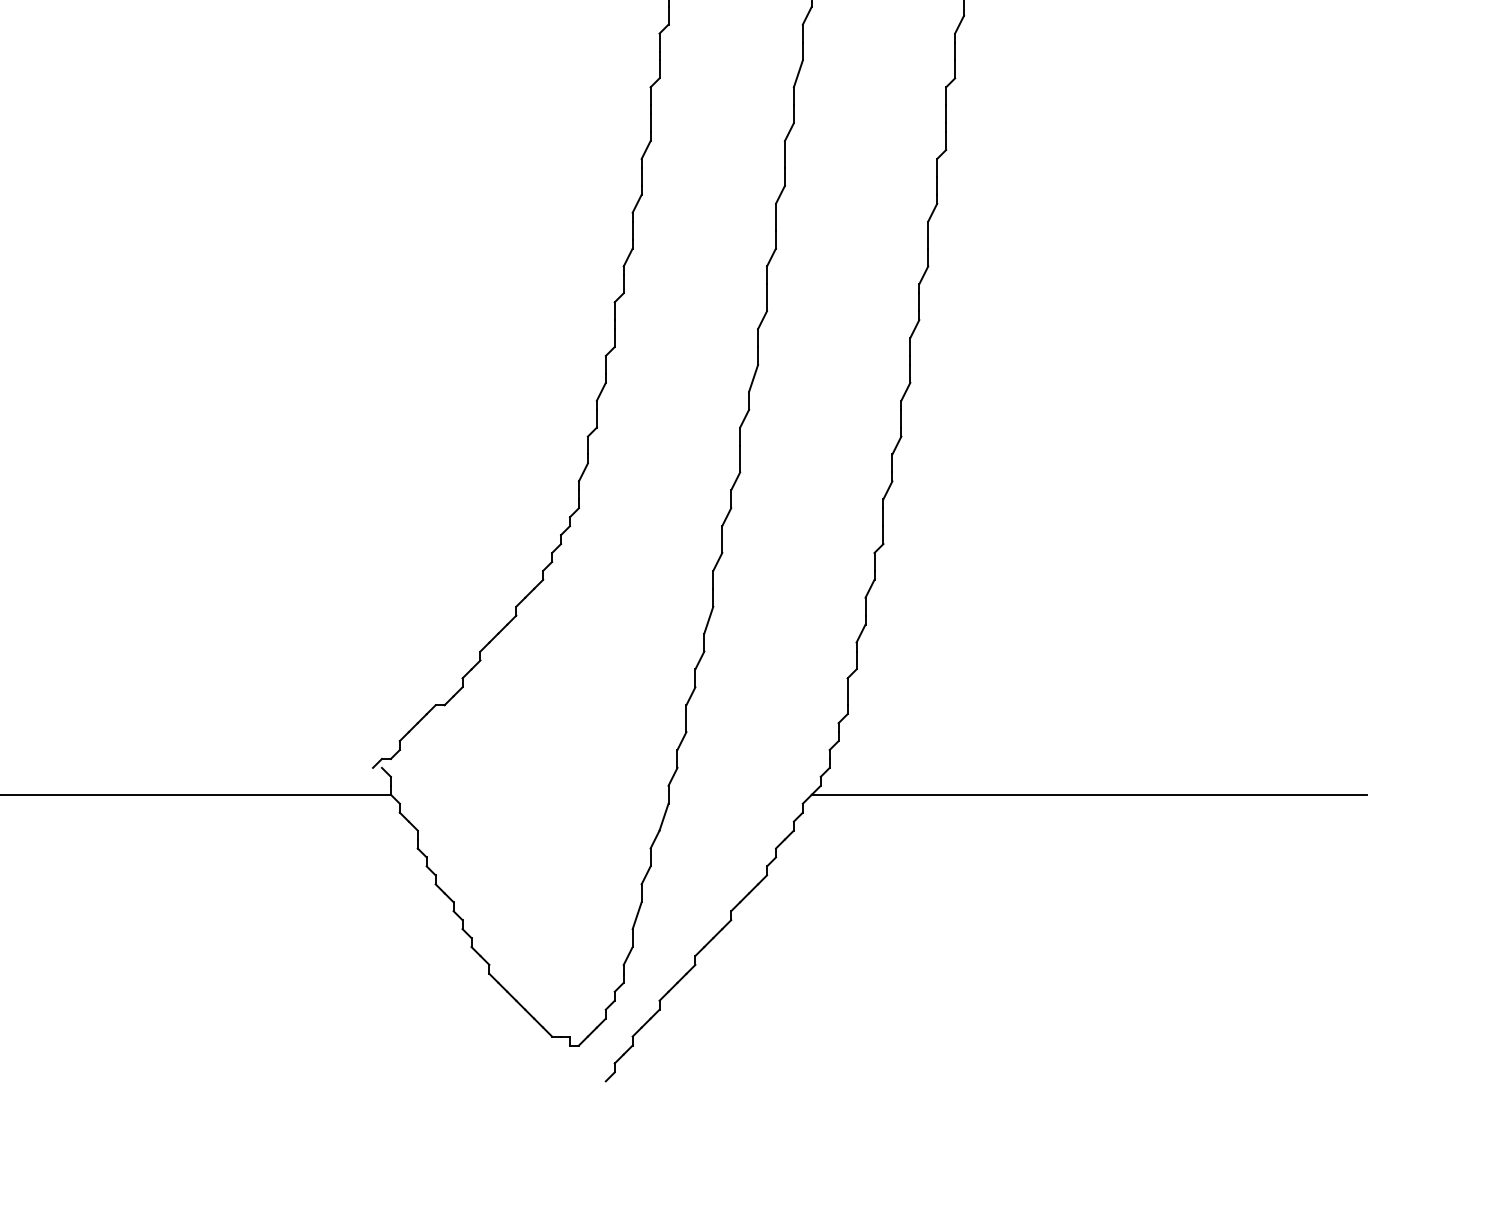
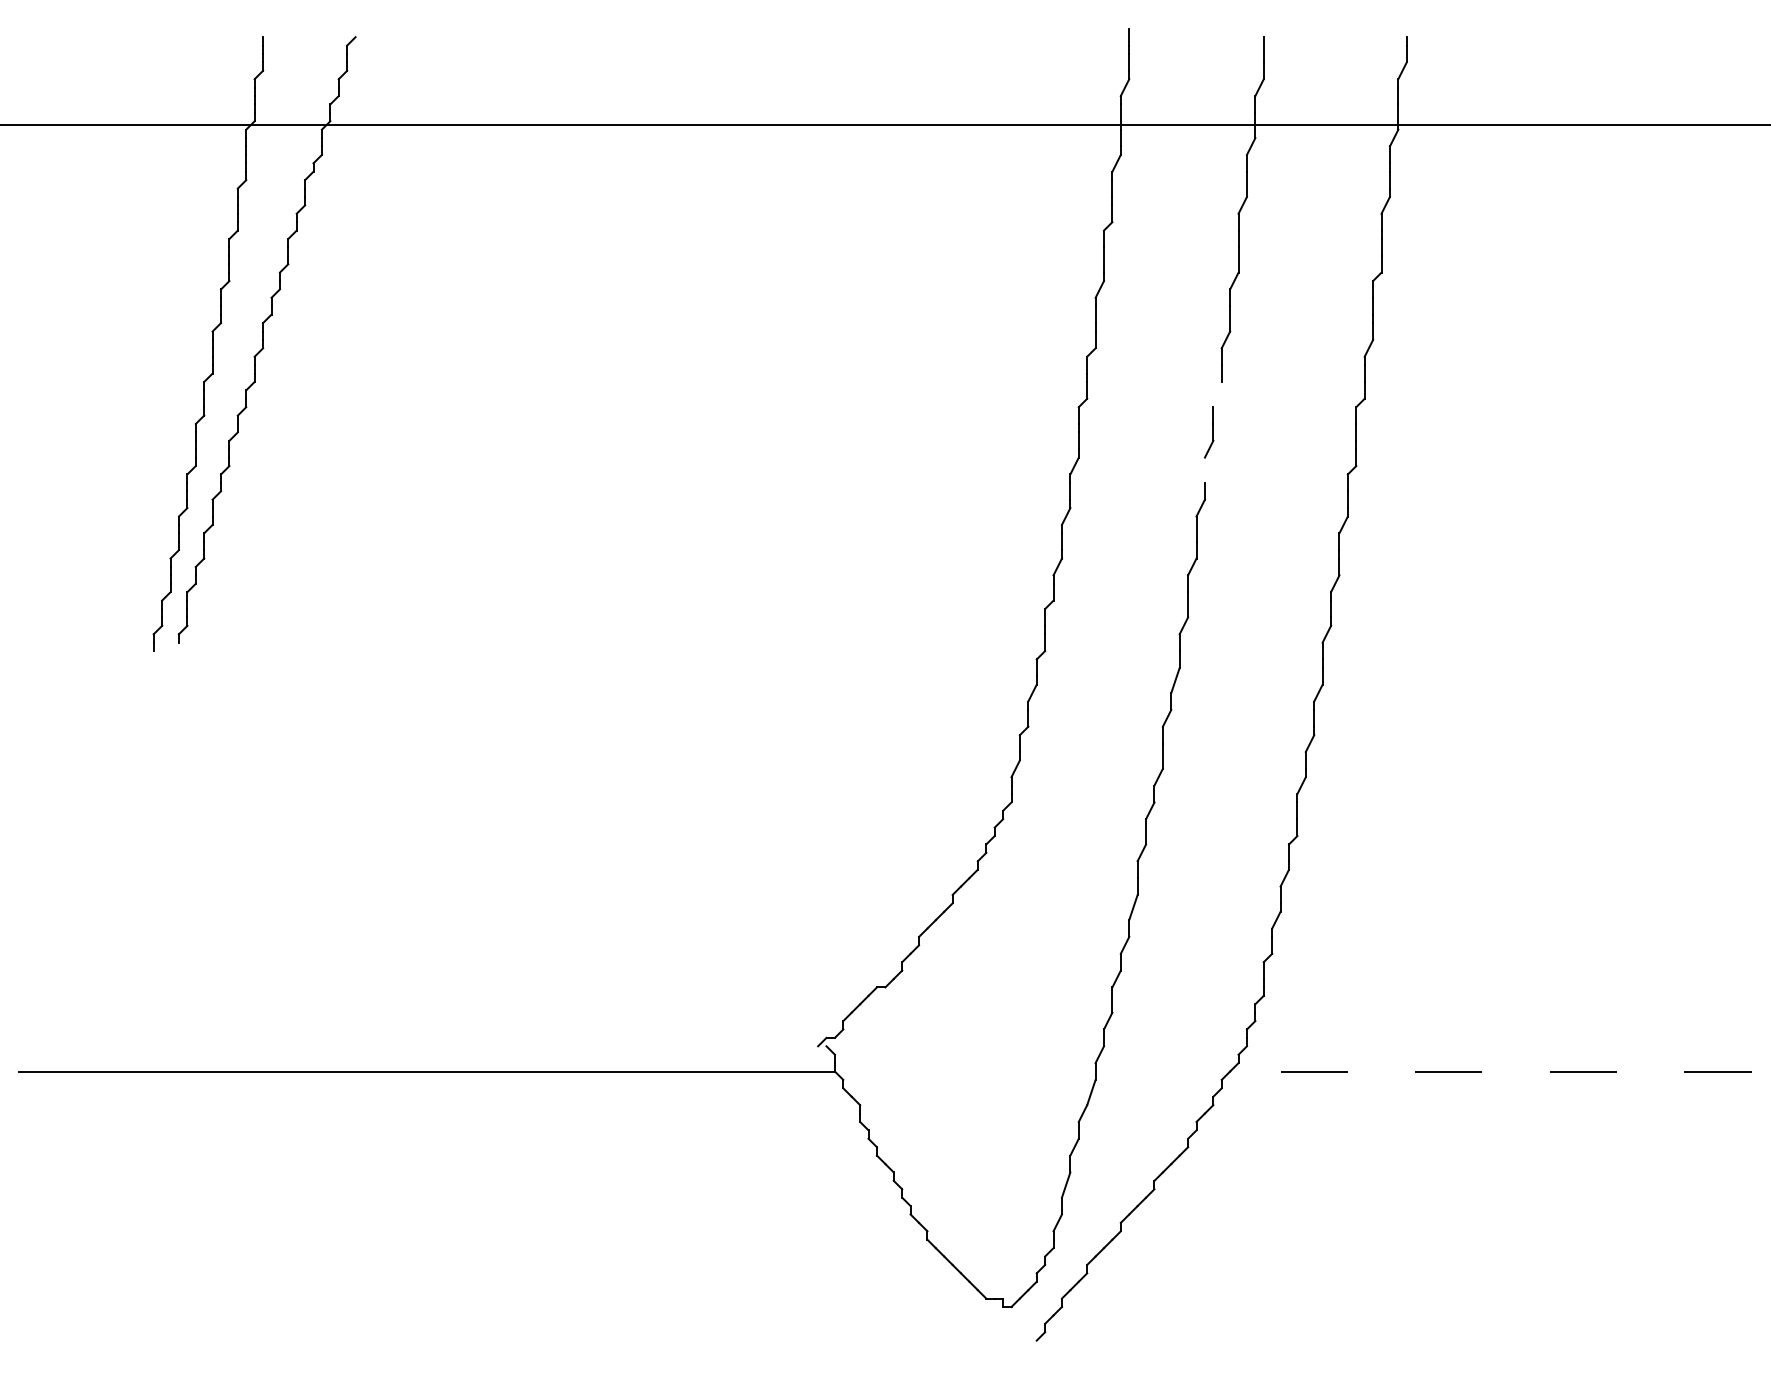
line: (798, 73) -> (1217, 394), removed
line: (784, 153) -> (1204, 469), removed
line: (1089, 794) -> (1490, 1071), solid -> dashed

